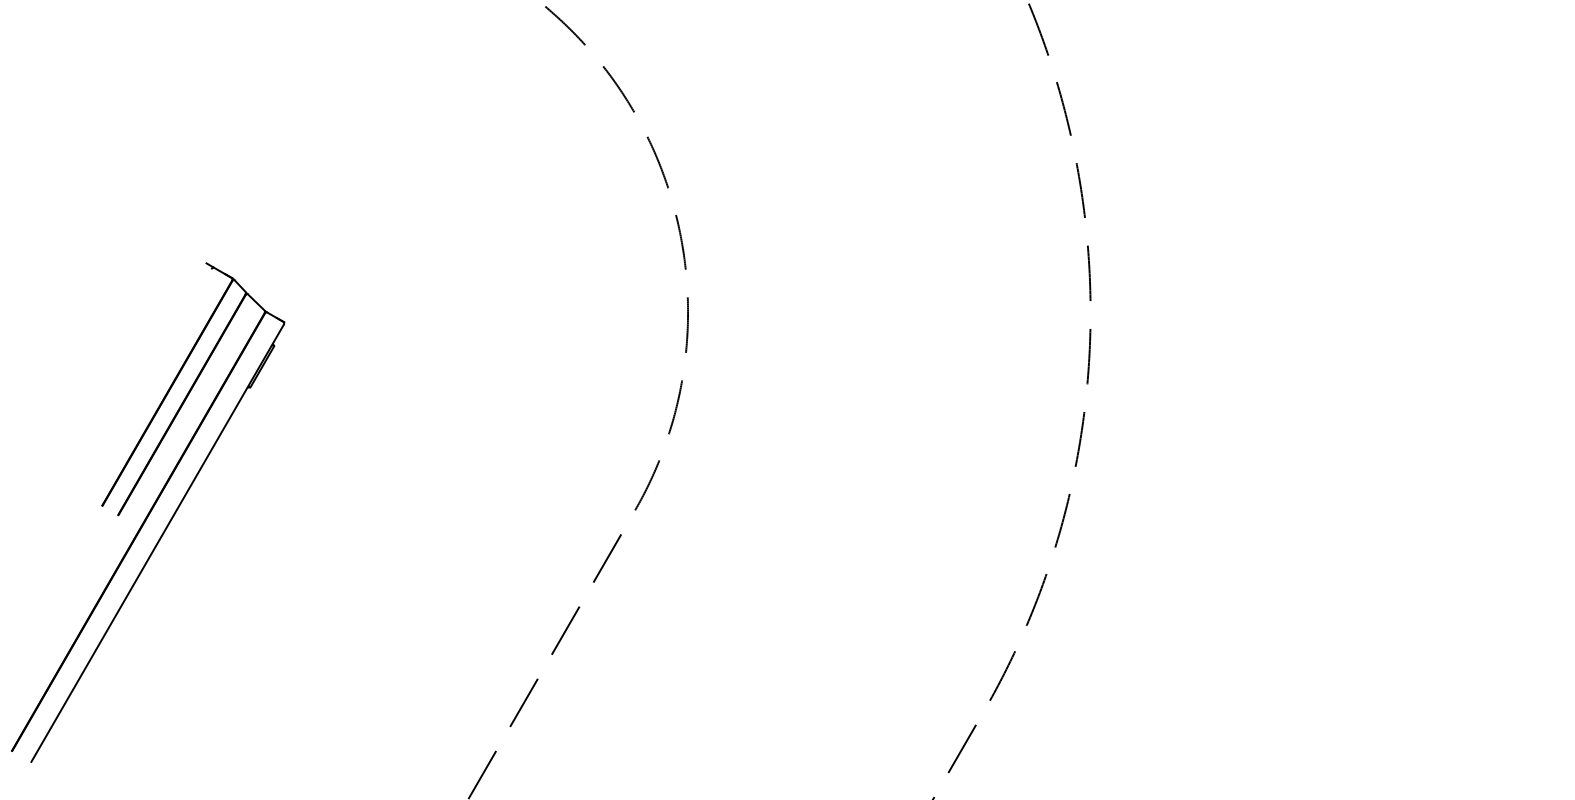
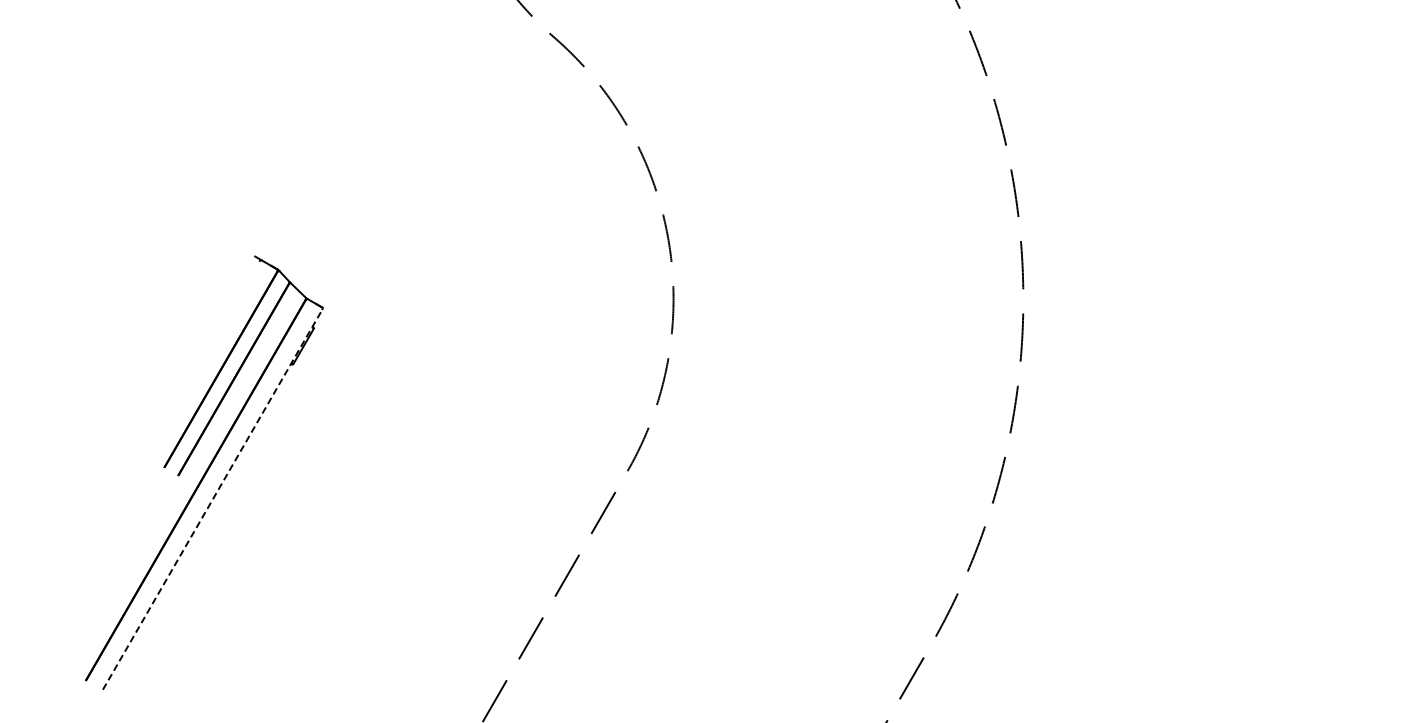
line: (157, 542) -> (212, 499), solid -> dashed

